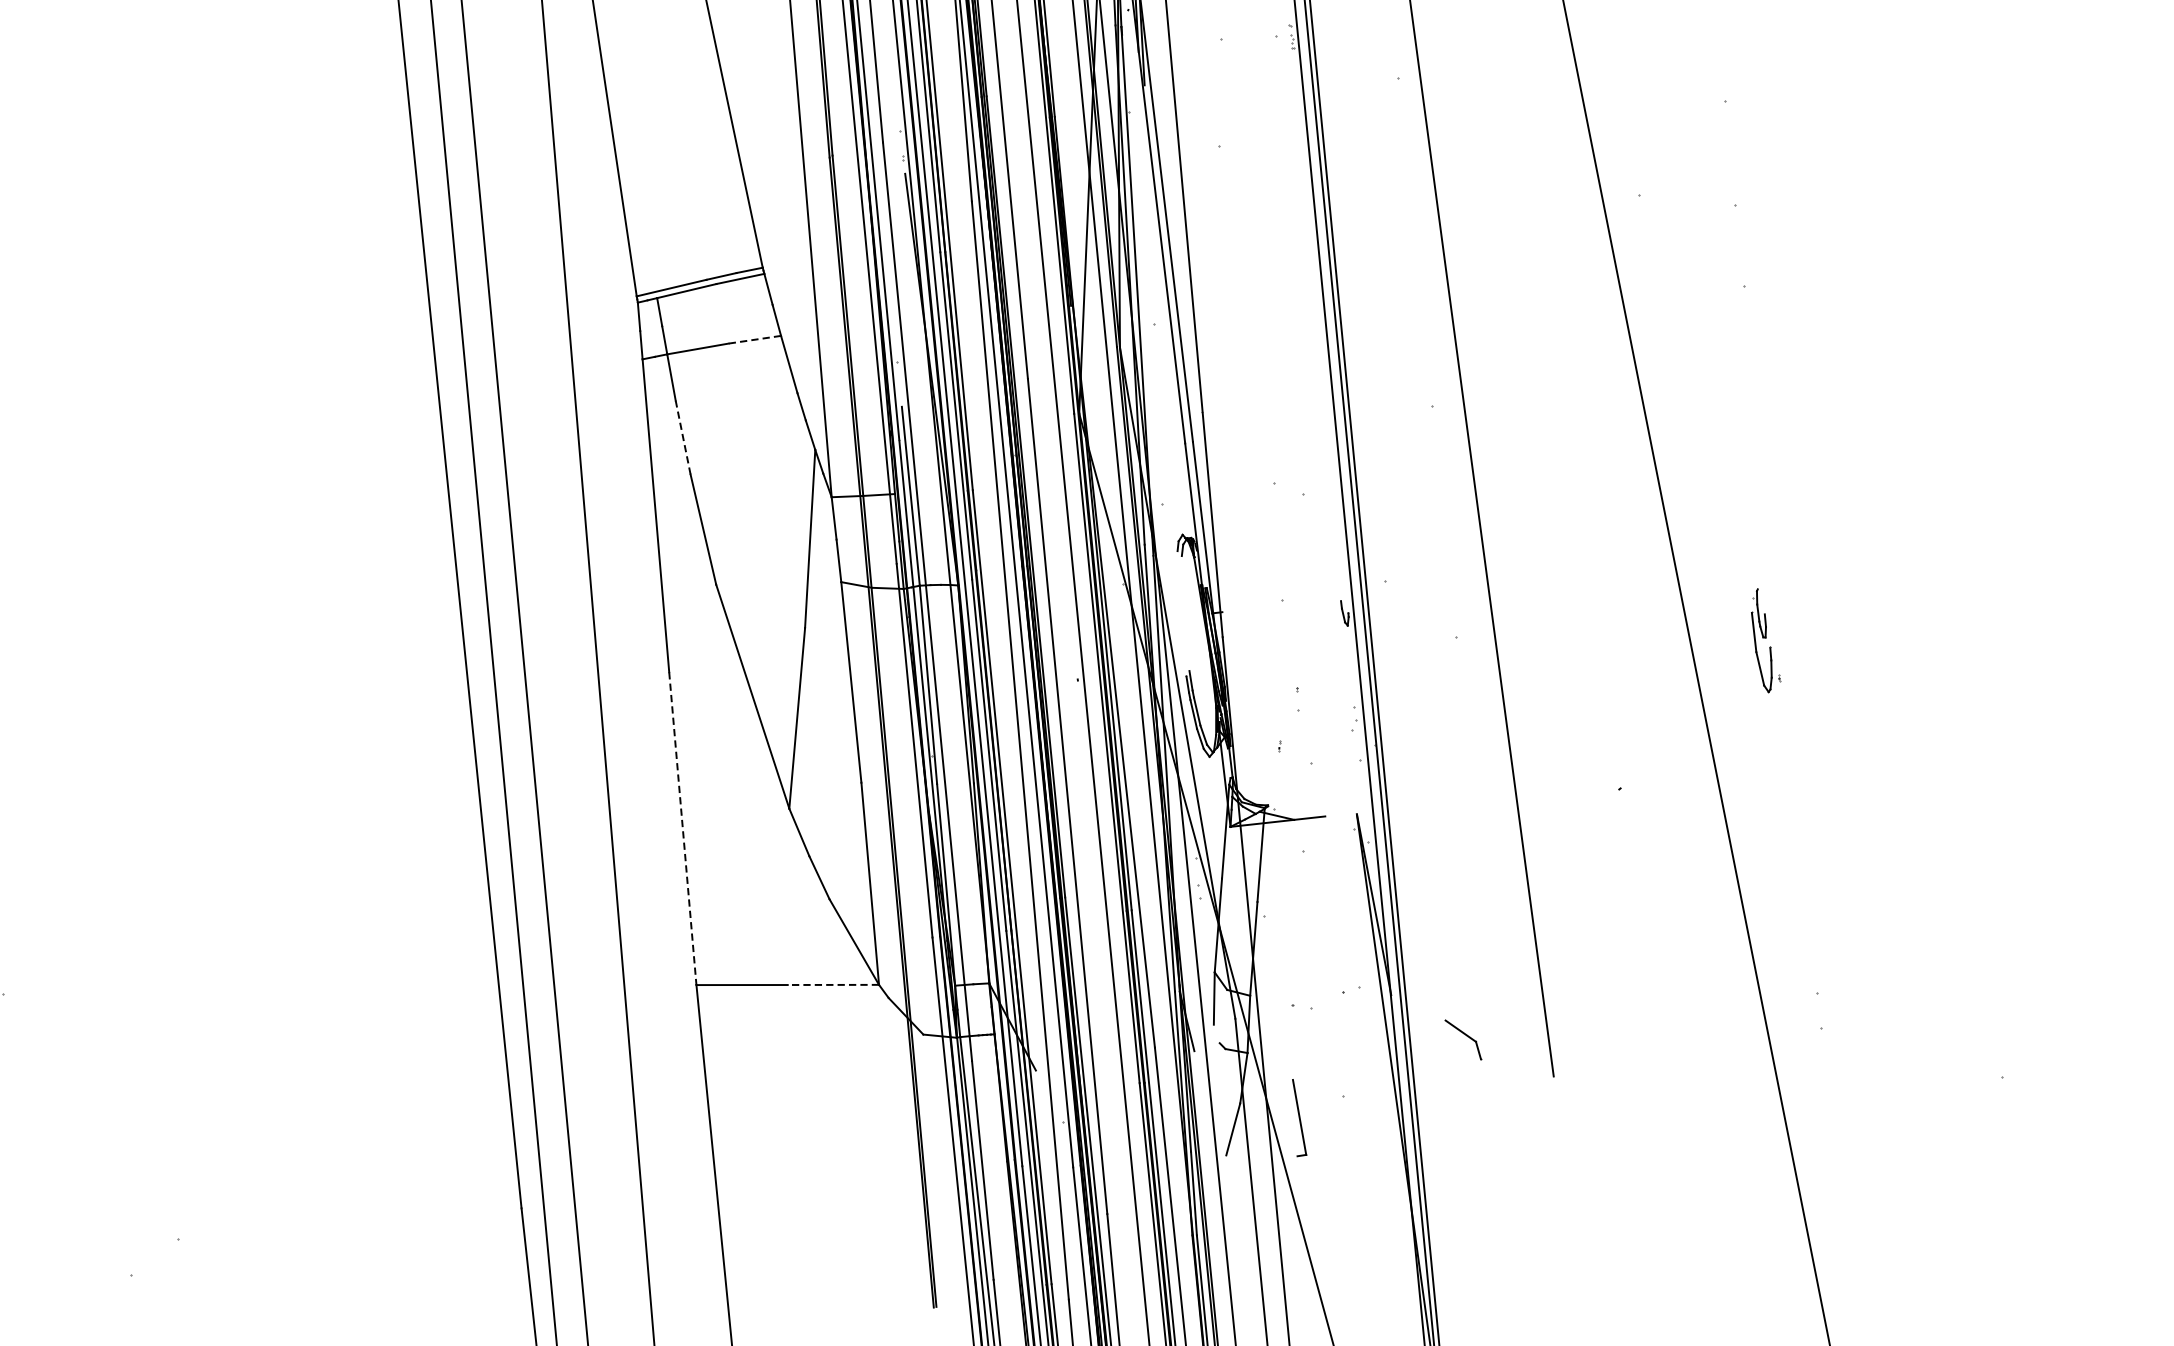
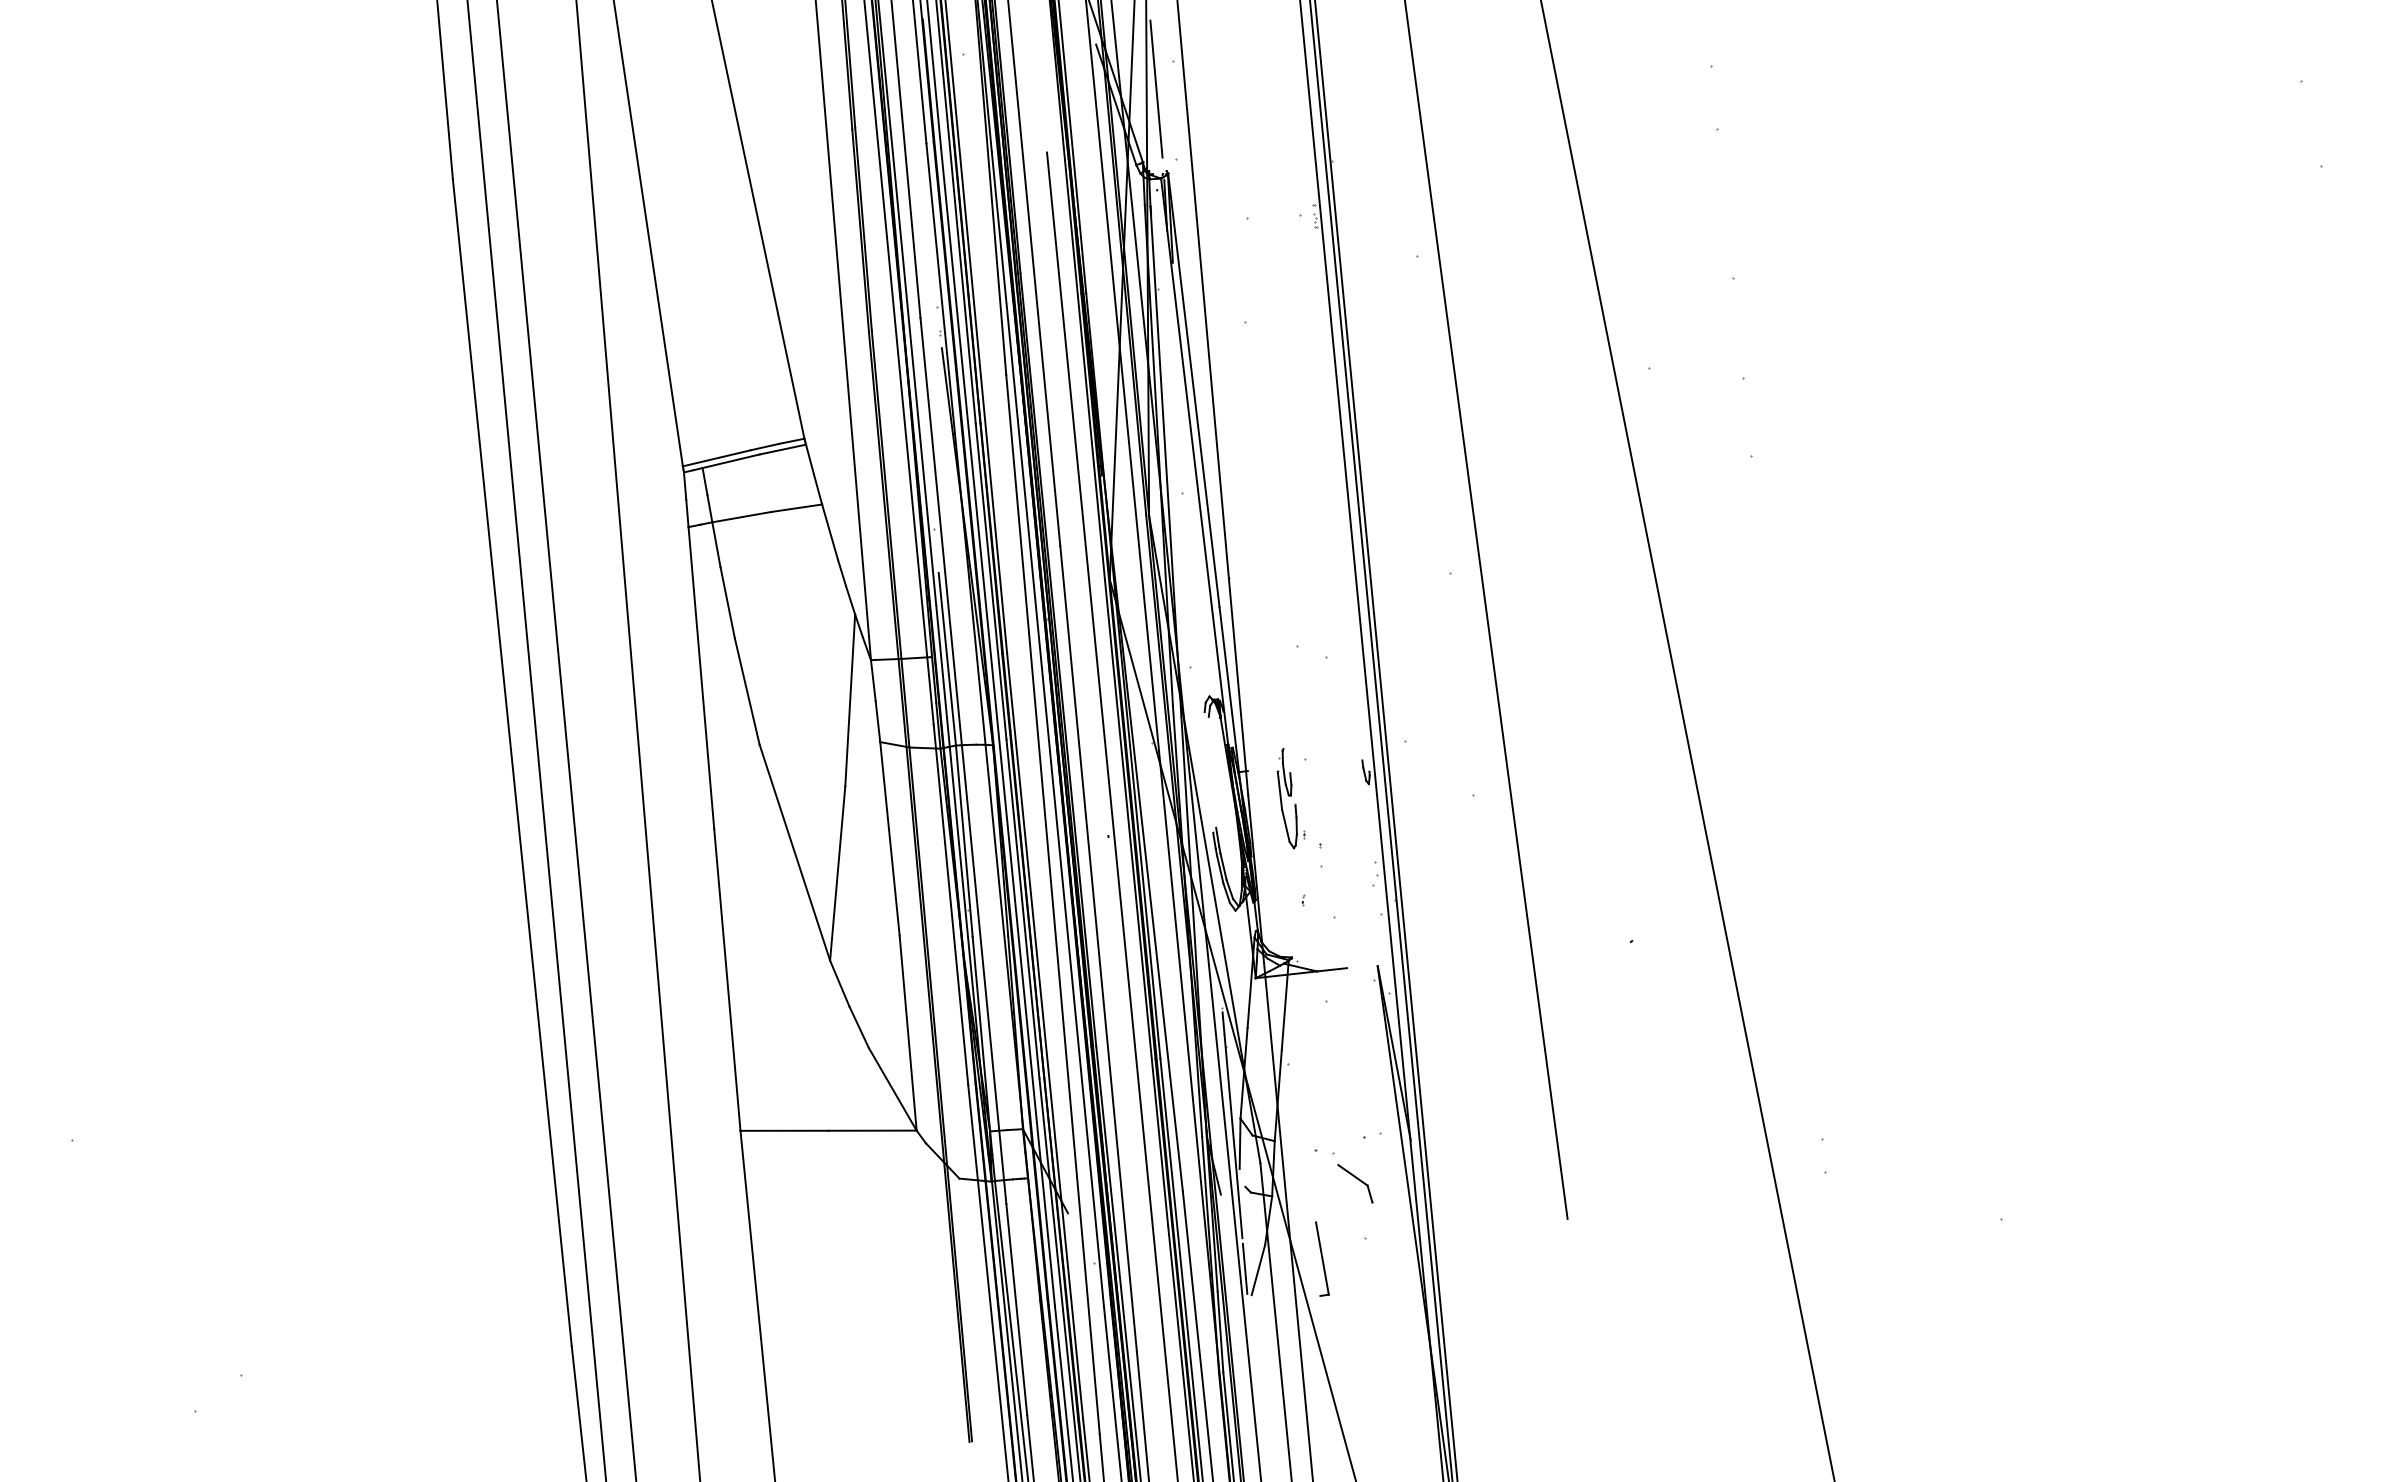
line: (754, 340) -> (796, 508), dashed -> solid
line: (682, 437) -> (727, 602), dashed -> solid
part: (1765, 640) -> (1290, 798), moved
line: (682, 829) -> (727, 980), dashed -> solid
line: (1206, 979) -> (1232, 1125), added
line: (833, 984) -> (872, 1130), dashed -> solid
part: (1463, 1039) -> (1355, 1183), moved
line: (1218, 1127) -> (1244, 1268), added

